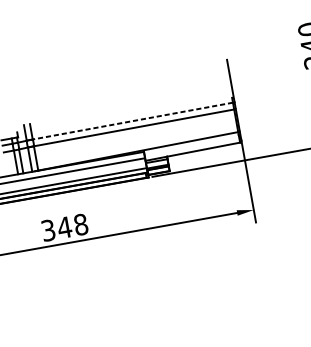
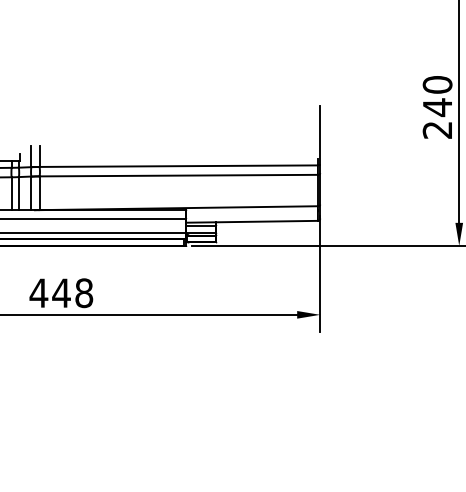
line: (132, 121) -> (178, 166), dashed -> solid
text: (48, 230) -> (38, 293), 348 -> 448

